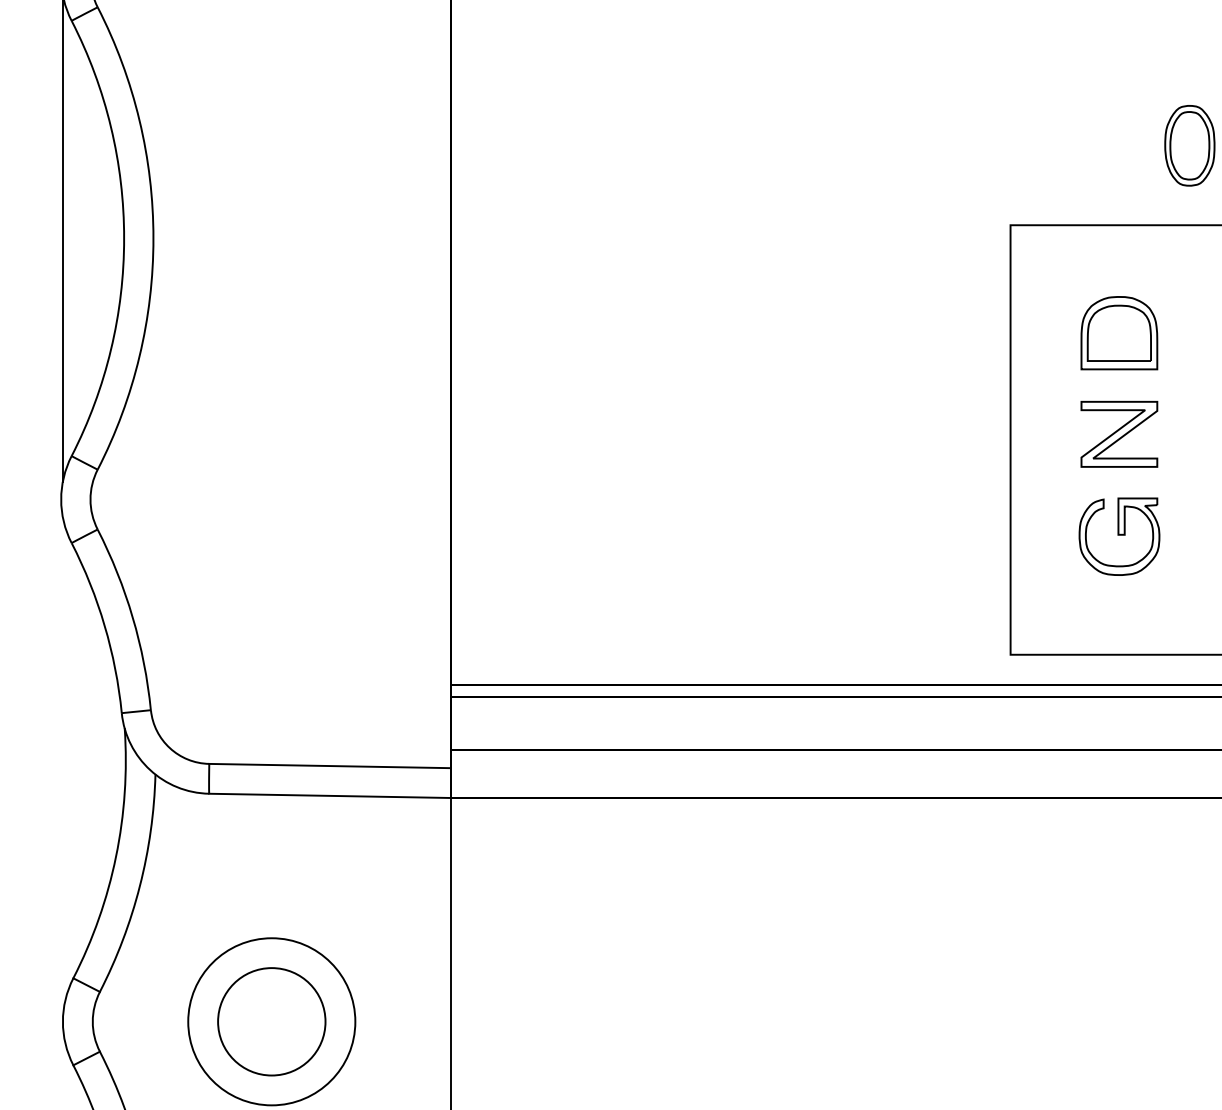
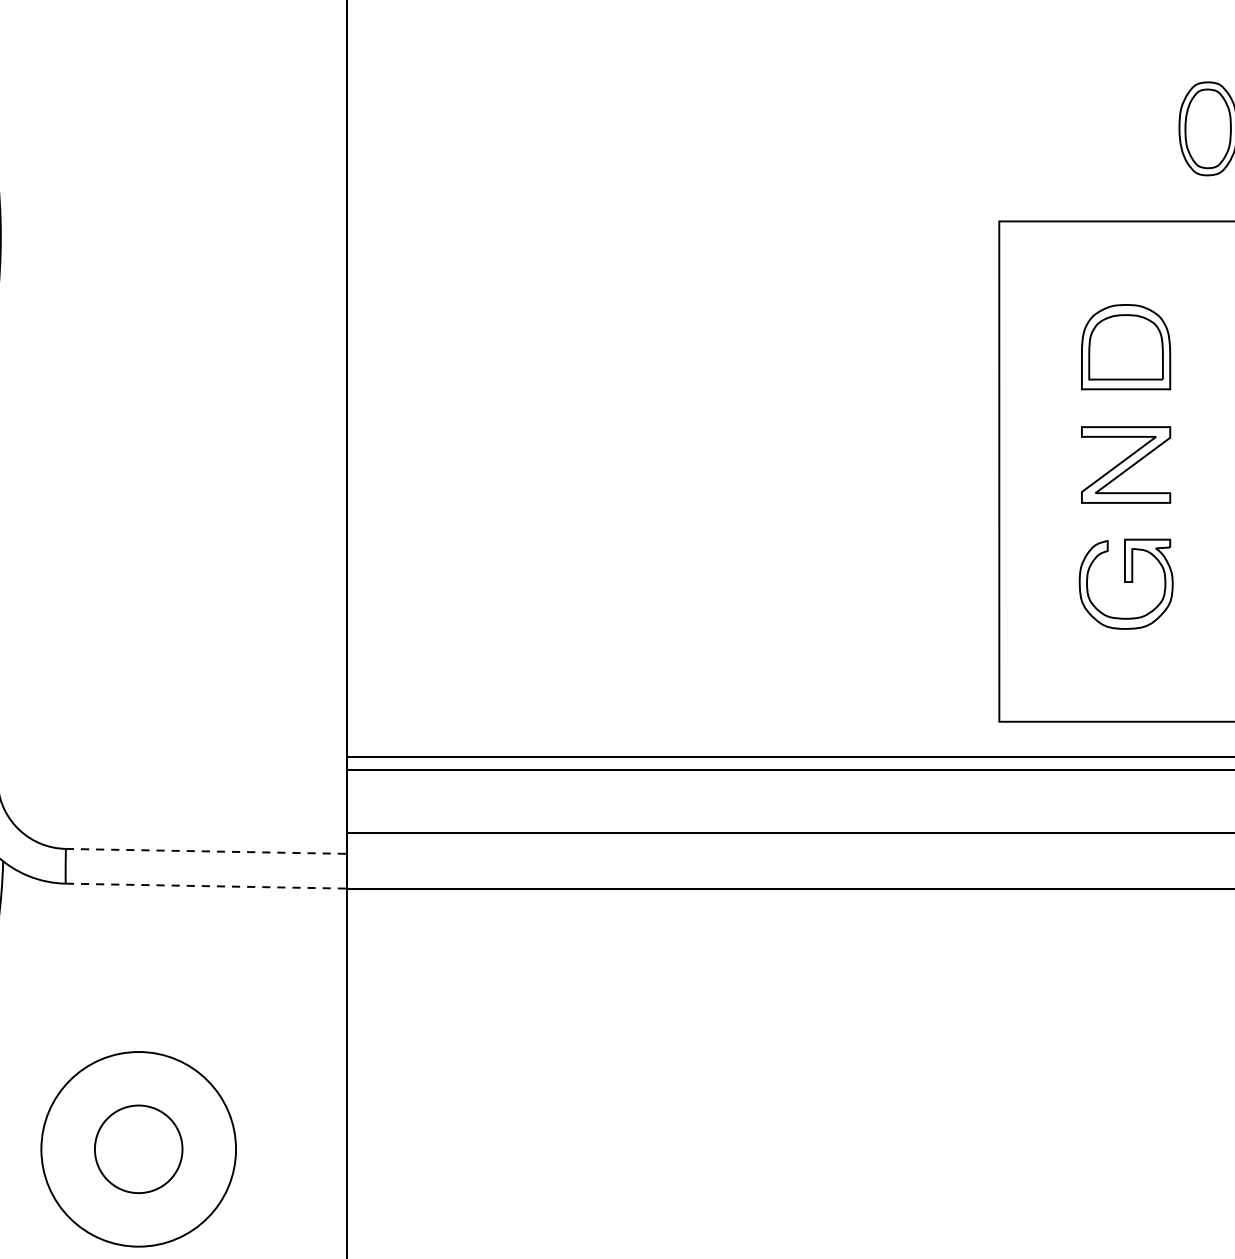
line: (330, 766) -> (207, 851), solid -> dashed
line: (330, 795) -> (207, 885), solid -> dashed
circle: (271, 1021) -> (138, 1148), size x0.7

